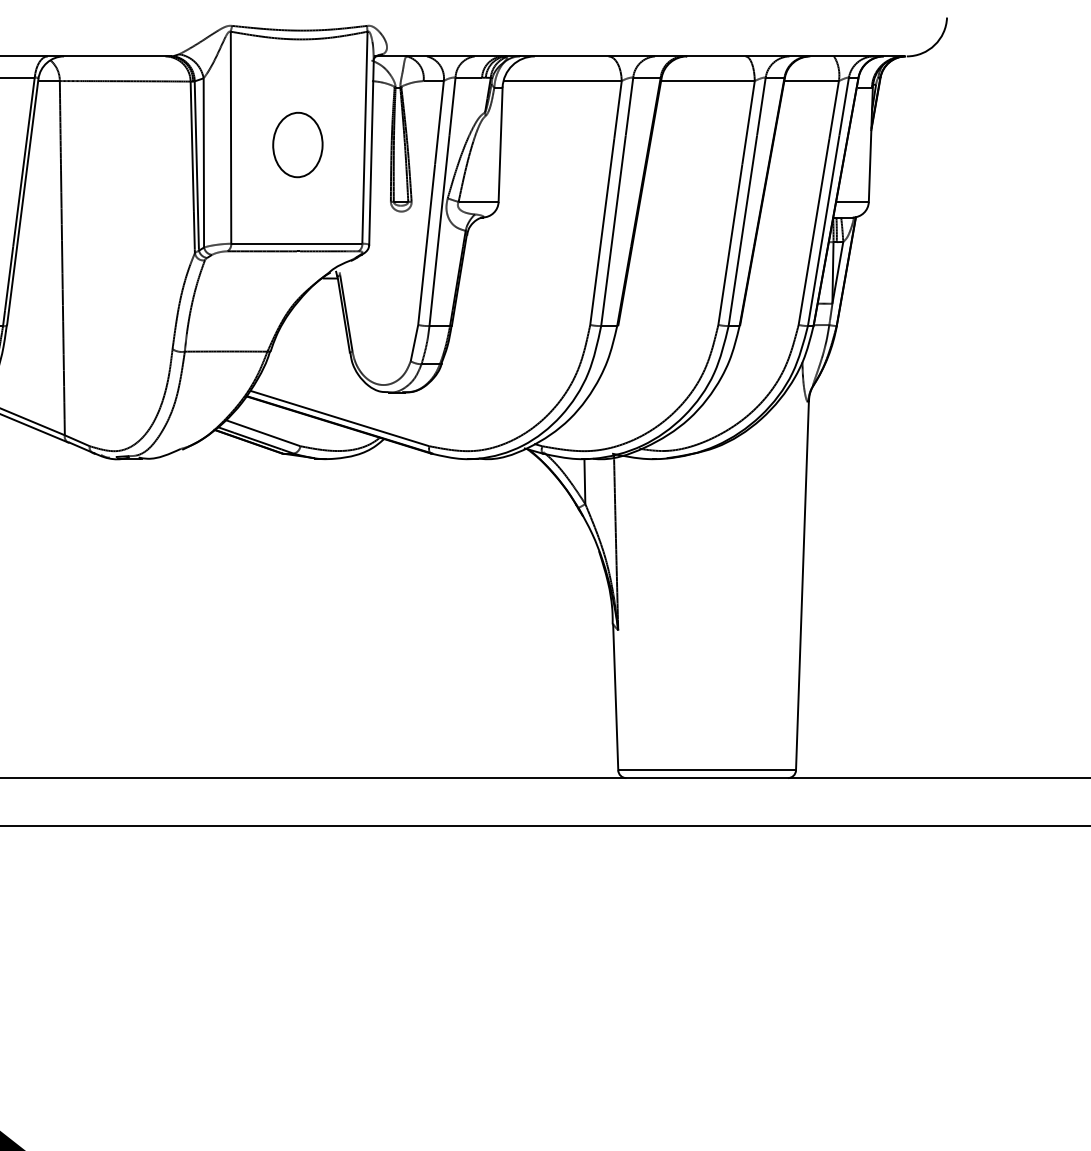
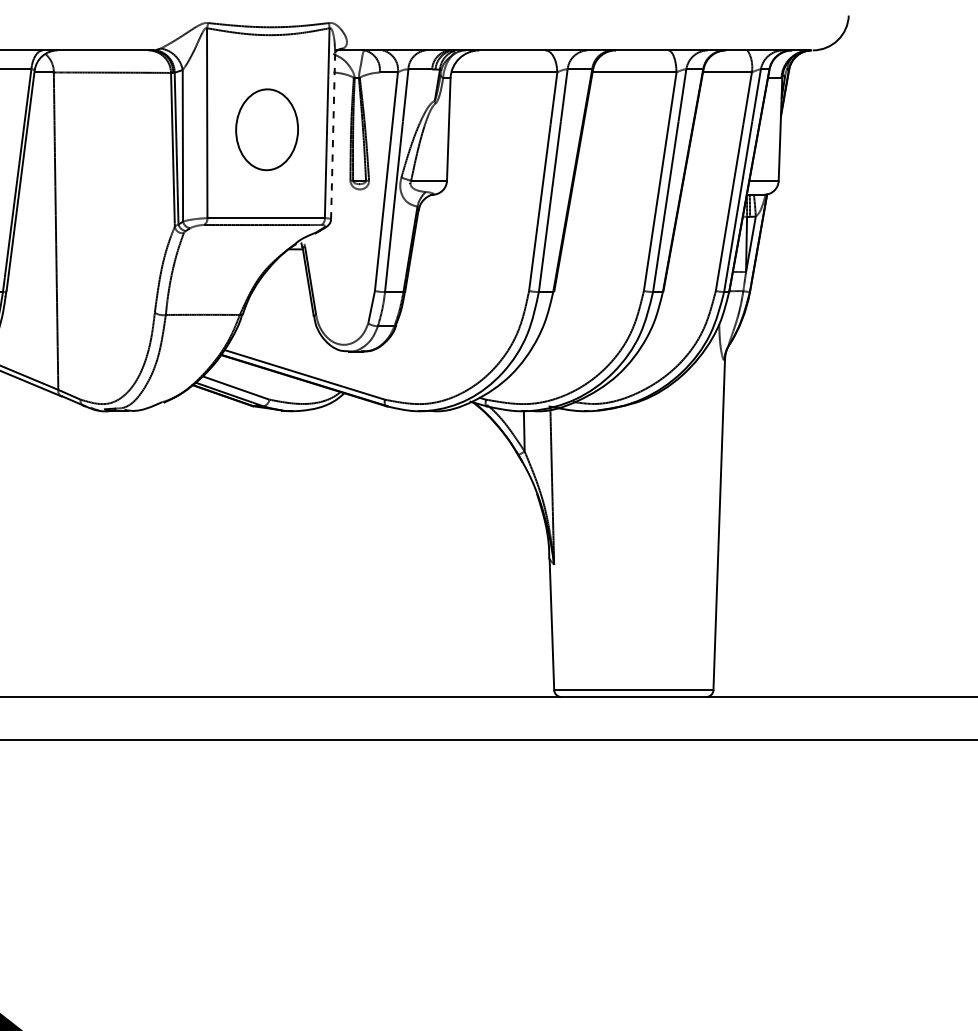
part: (297, 144) -> (266, 129), size x1.4
line: (371, 152) -> (333, 136), solid -> dashed

